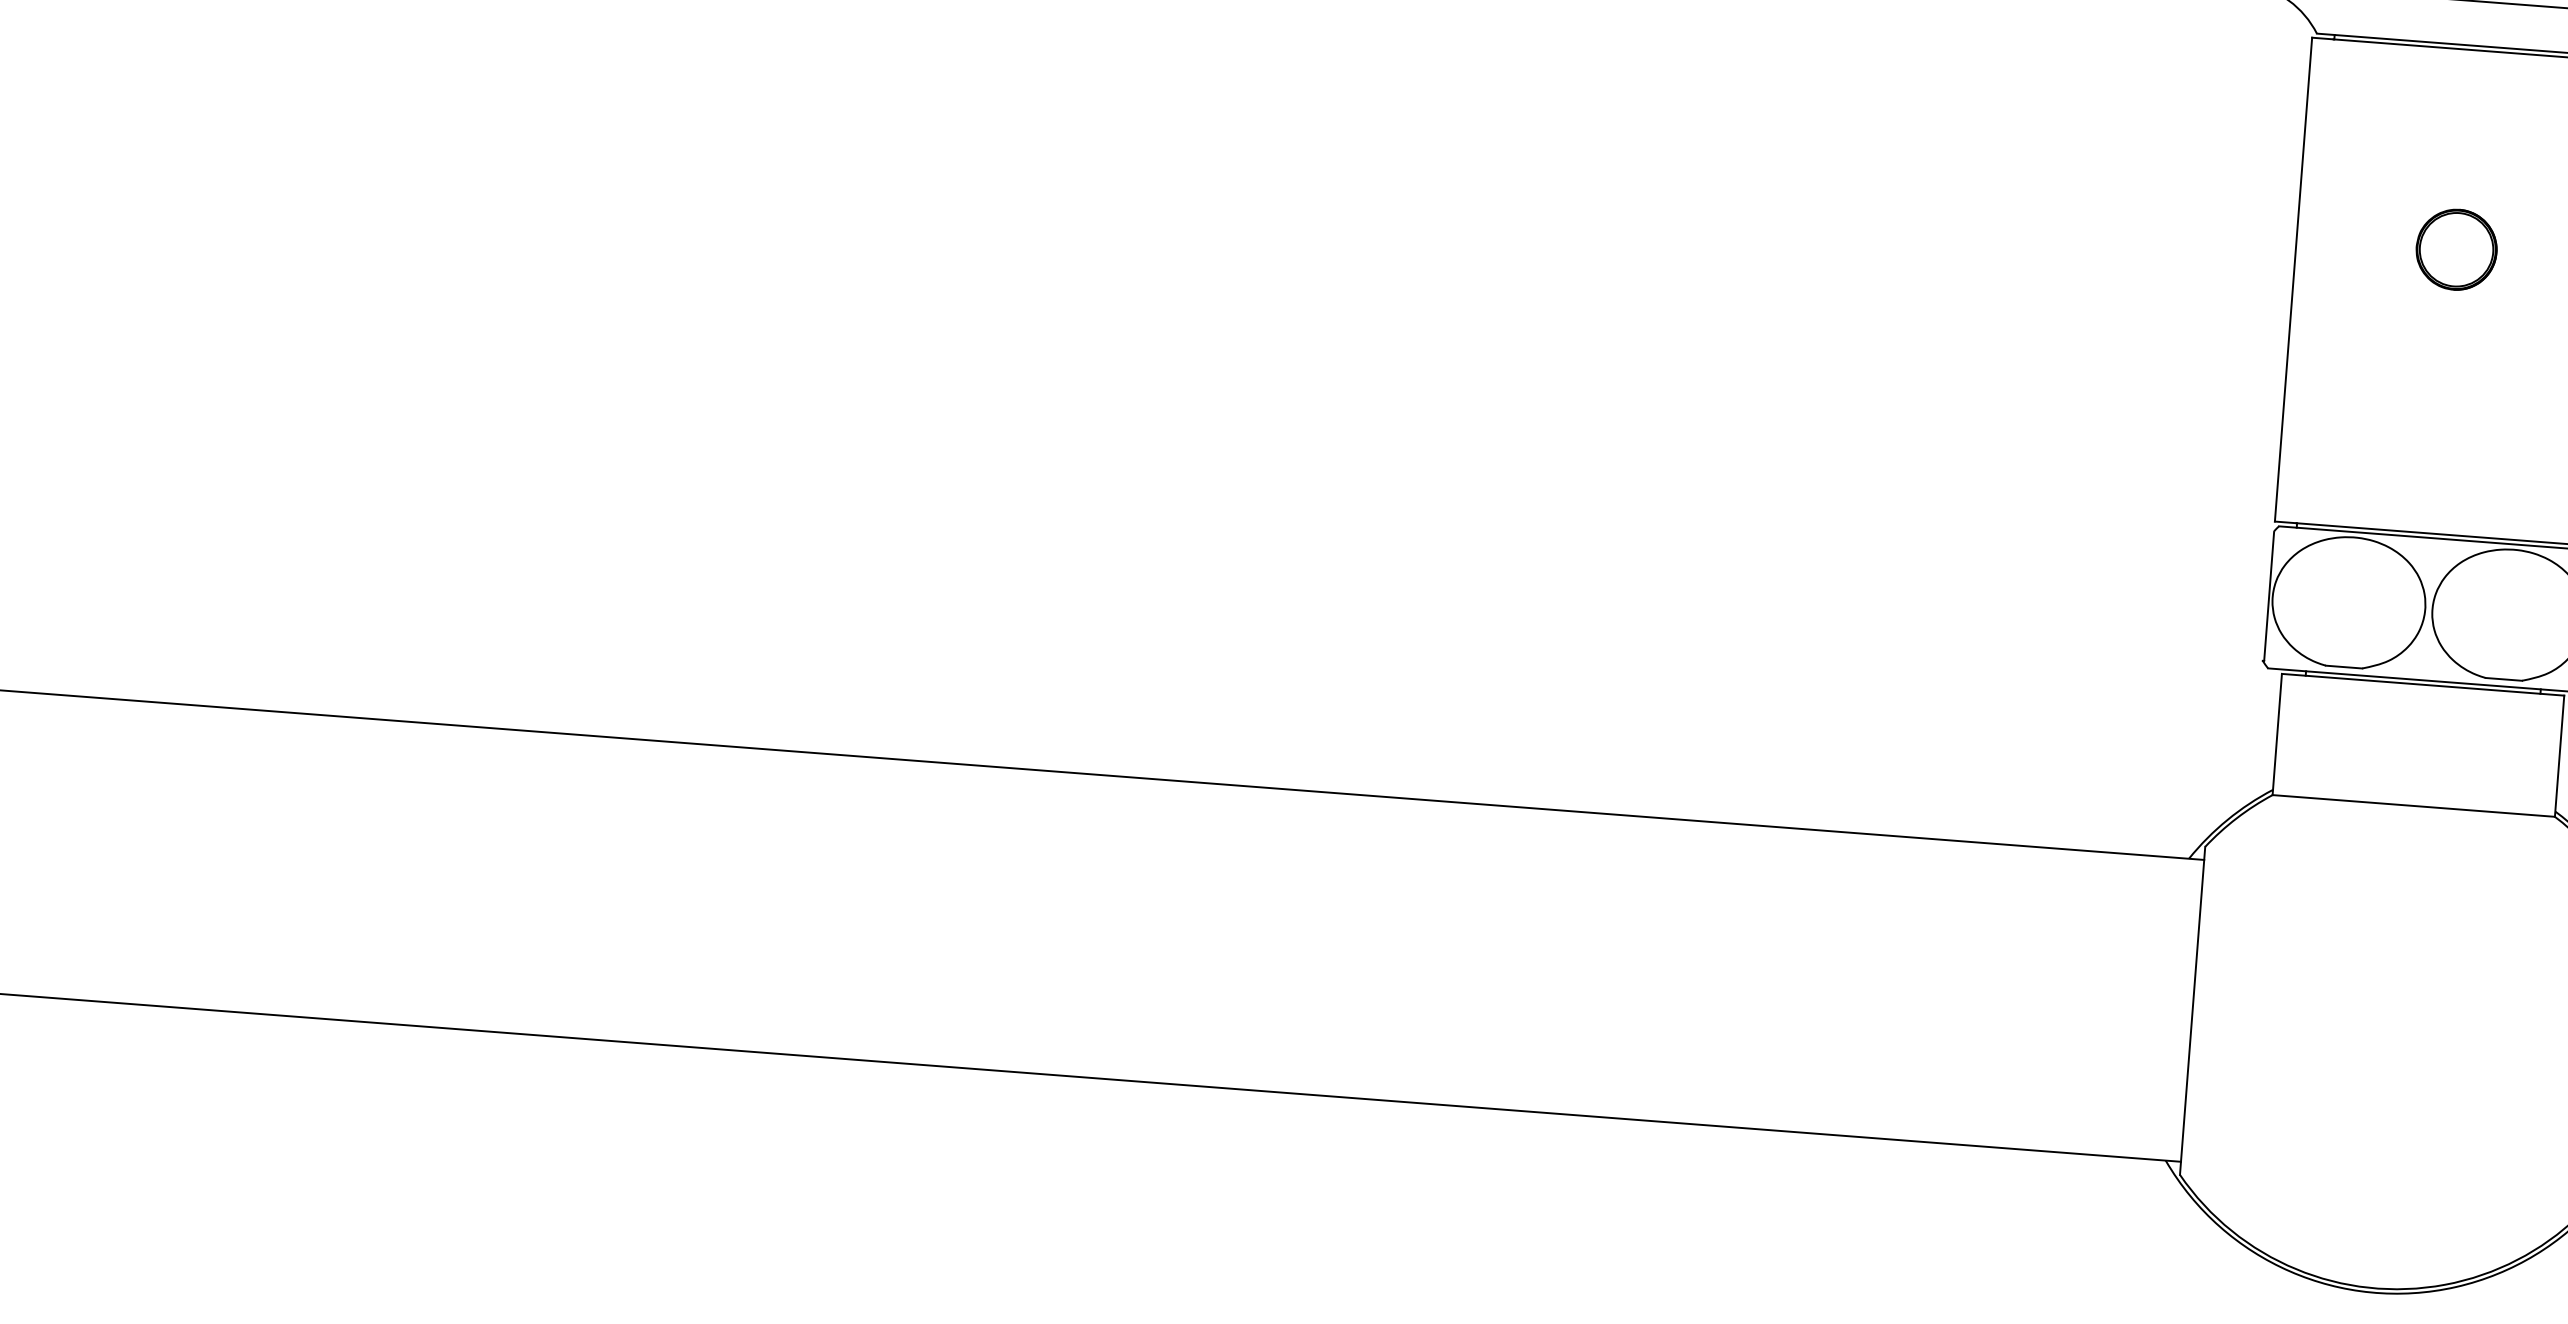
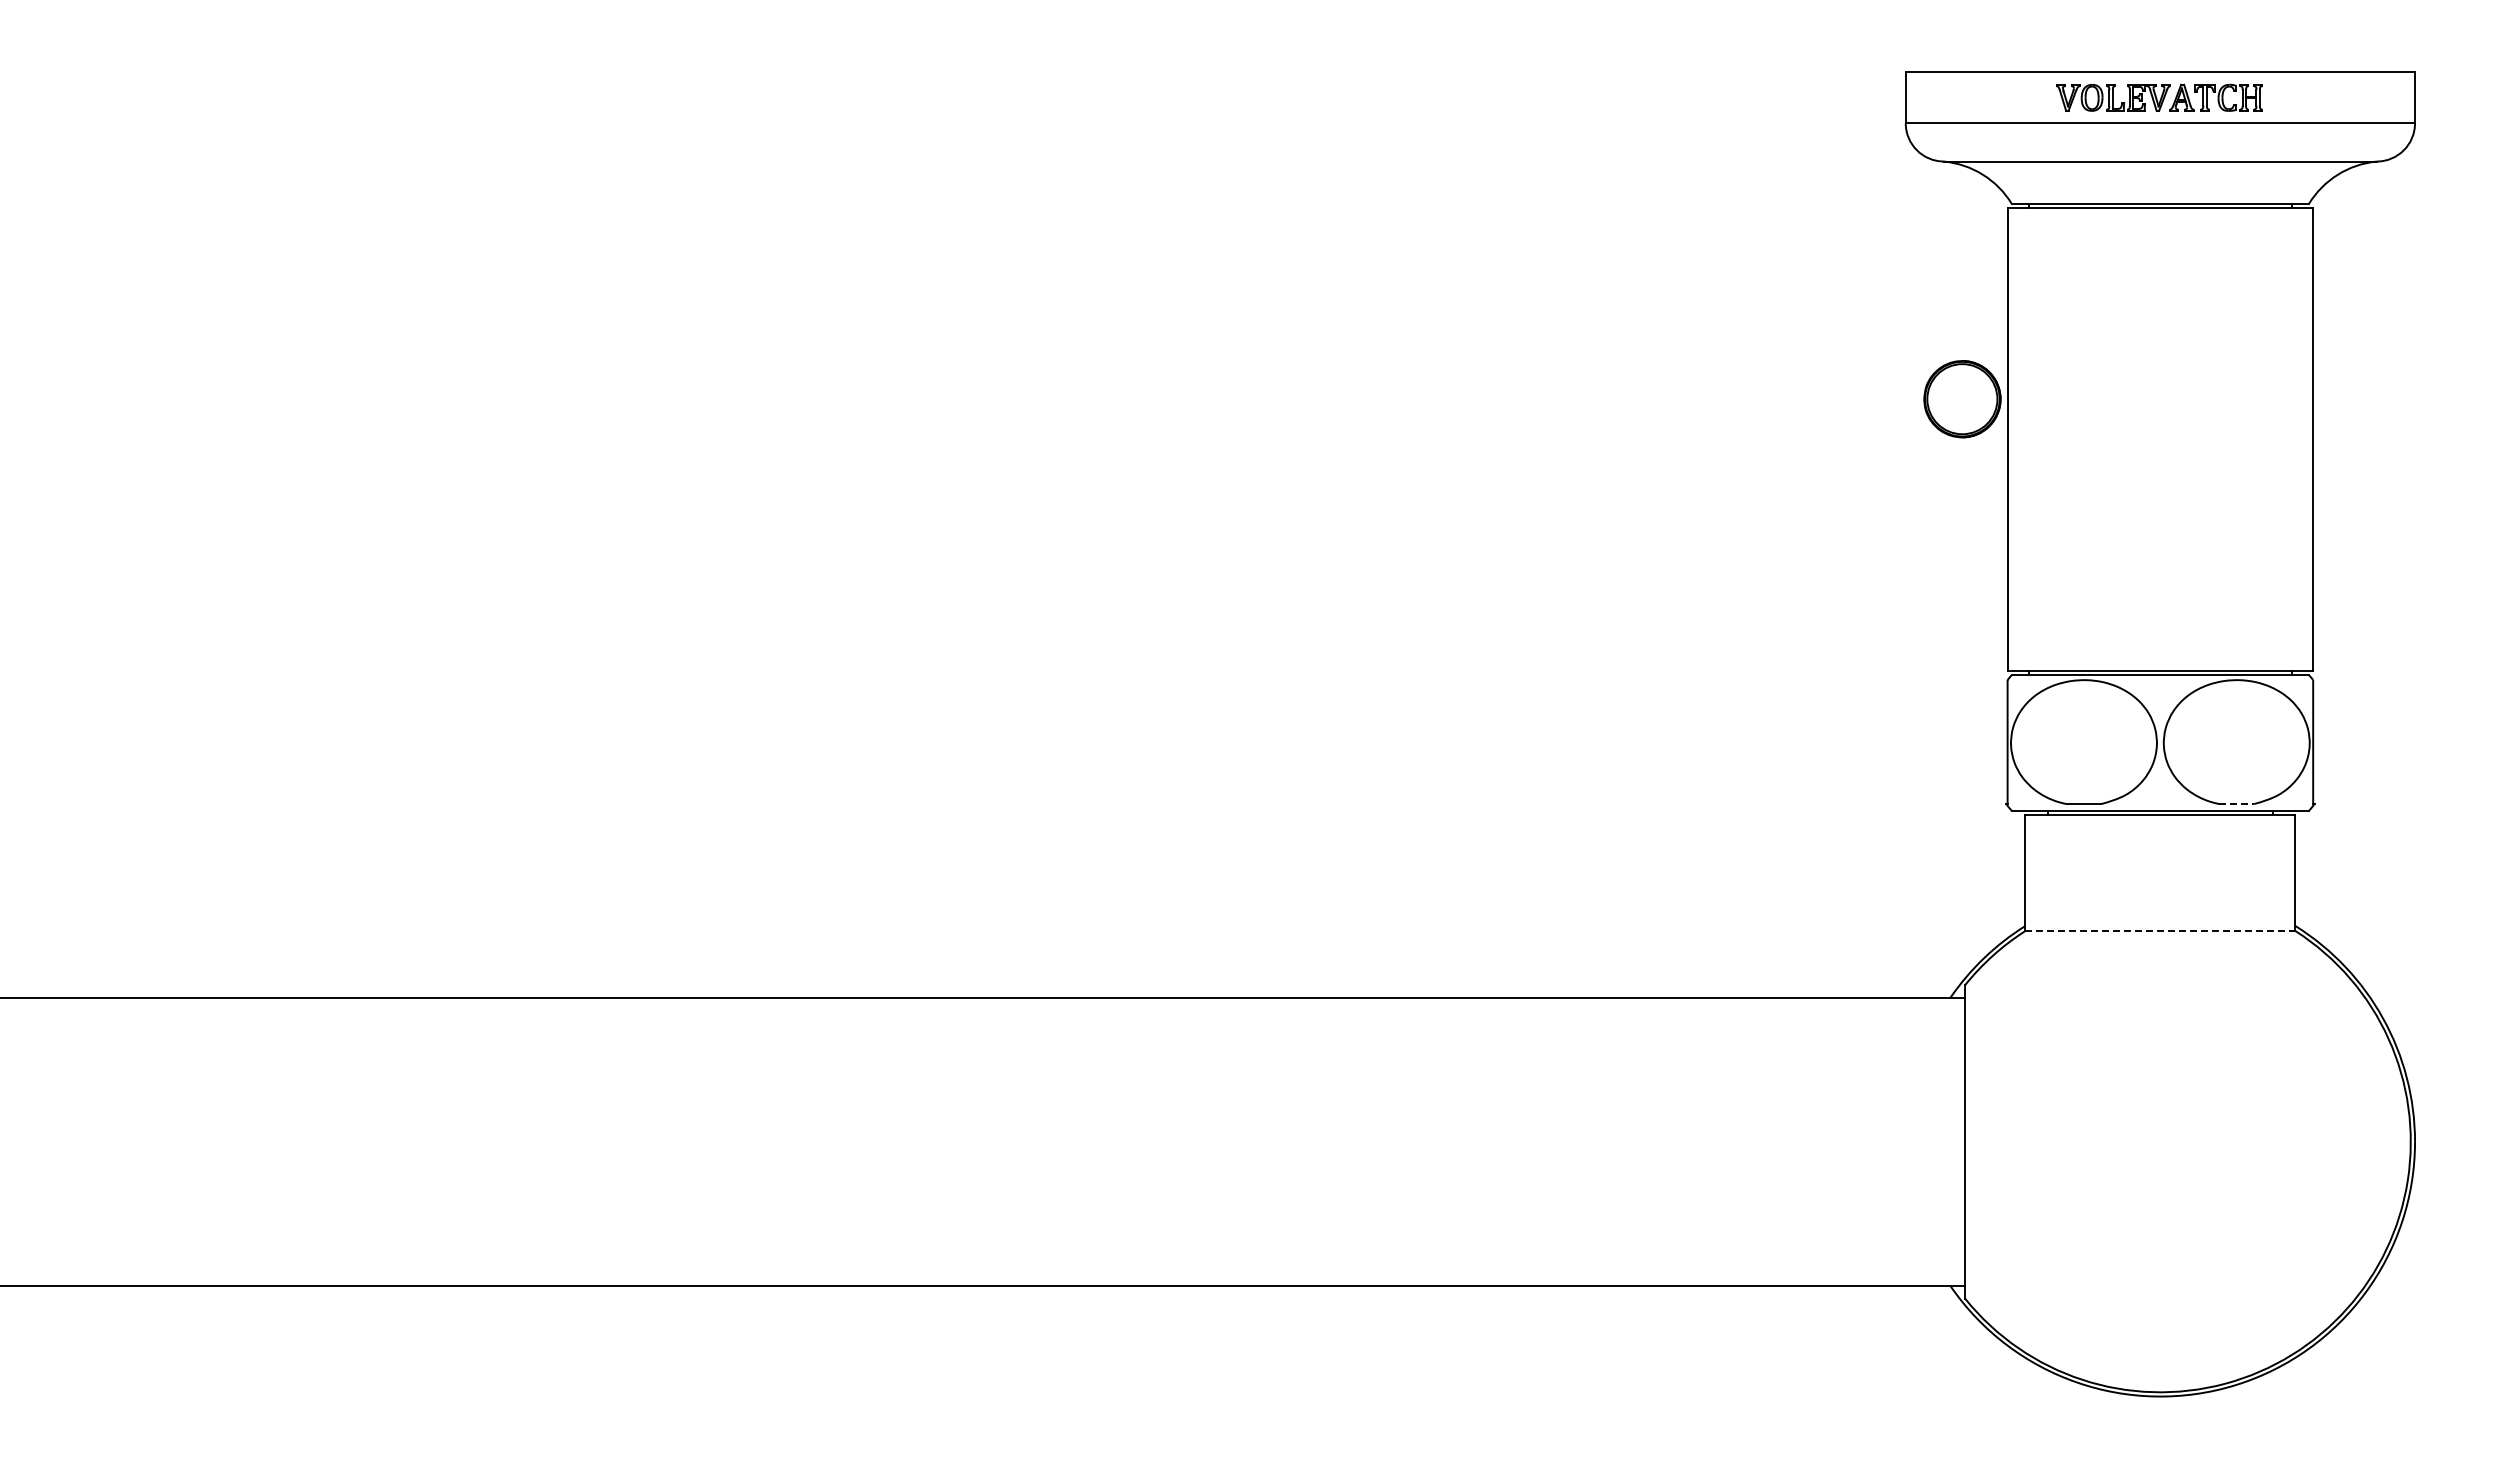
part: (2456, 250) -> (1962, 399), moved
line: (2504, 679) -> (2237, 804), solid -> dashed
line: (2413, 805) -> (2160, 930), solid -> dashed

